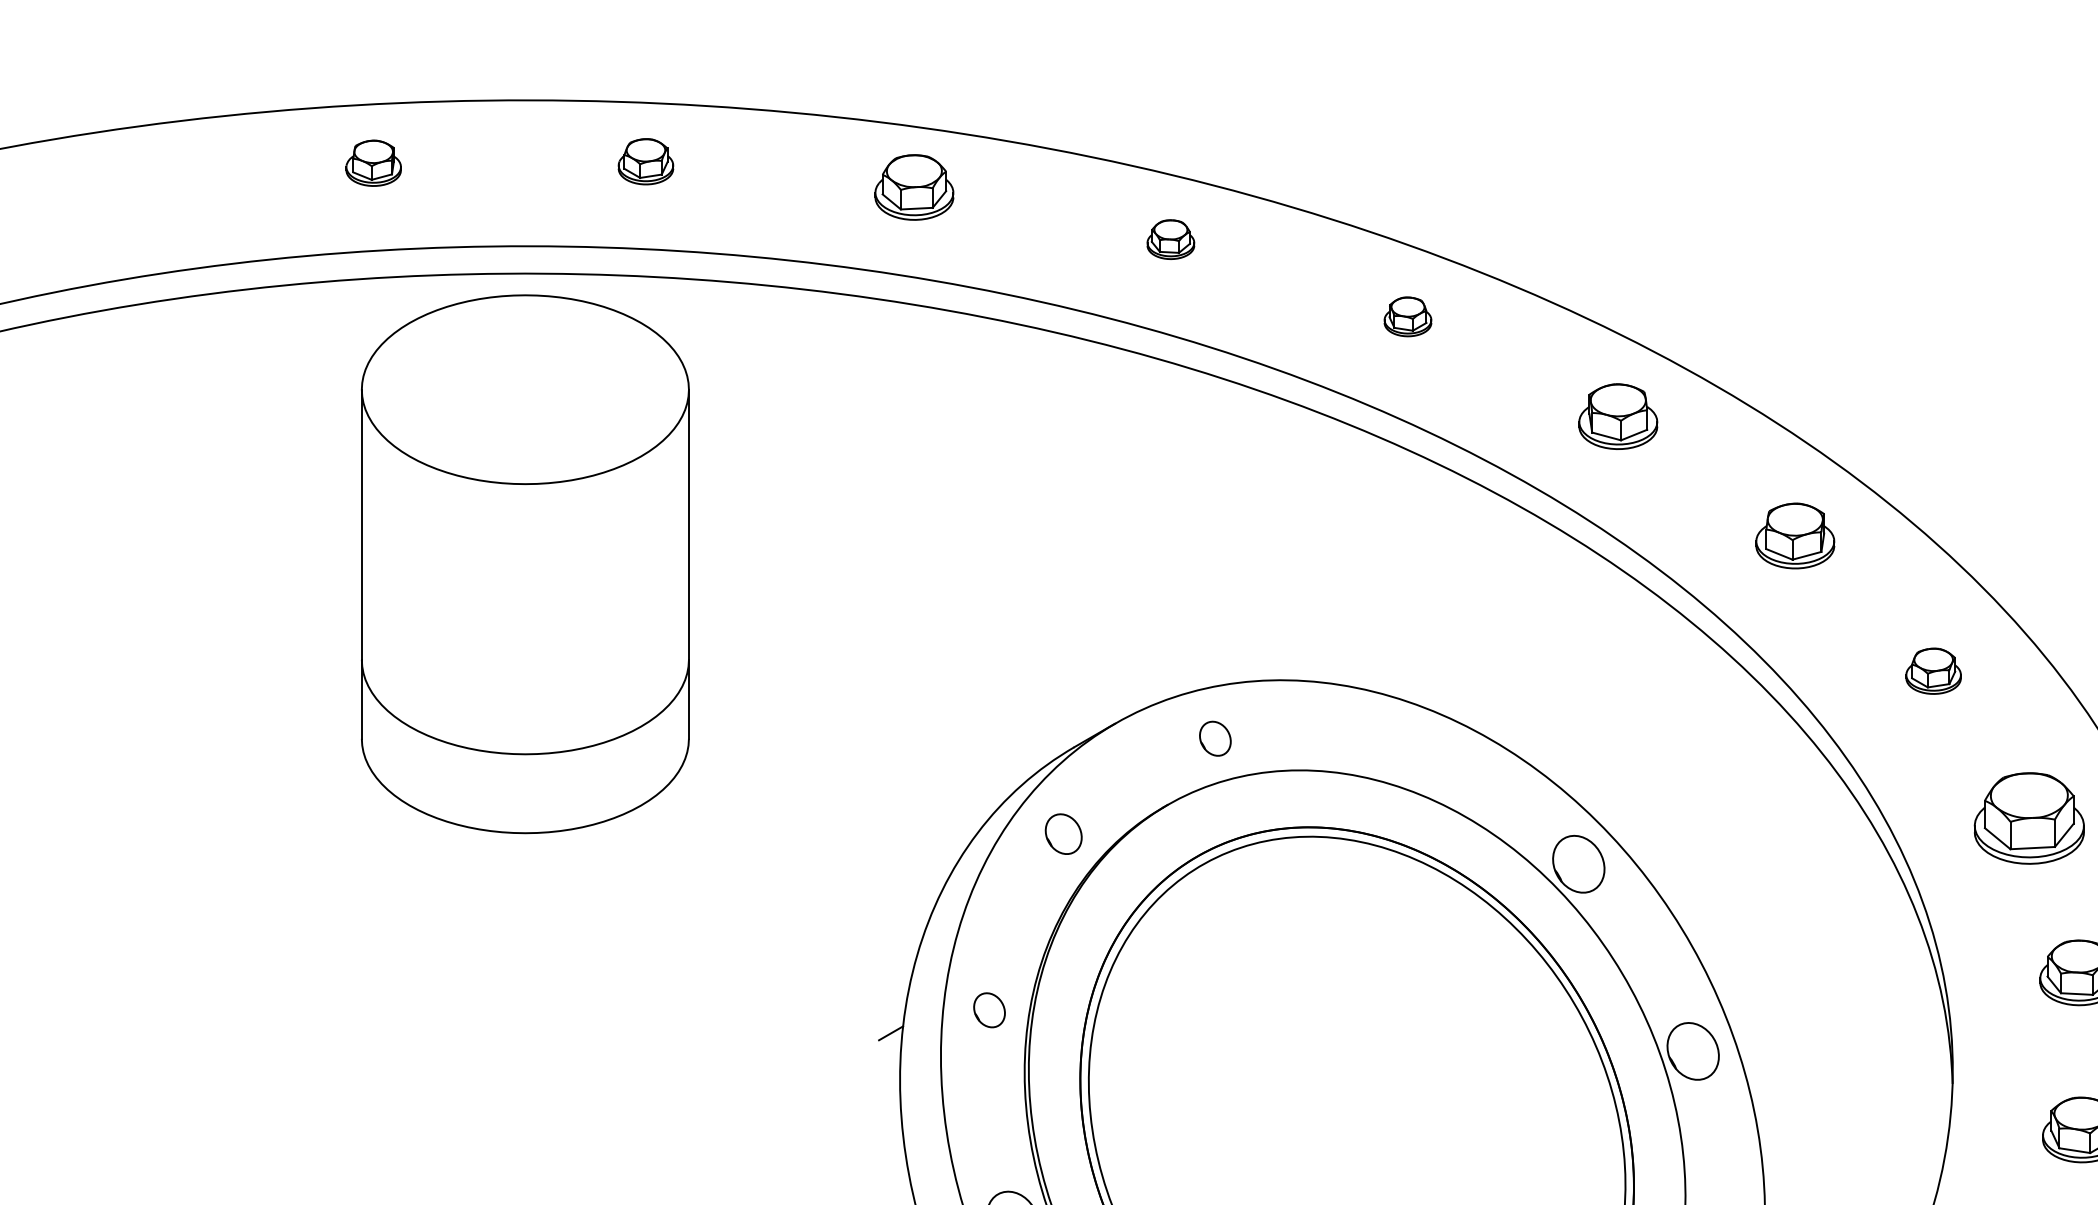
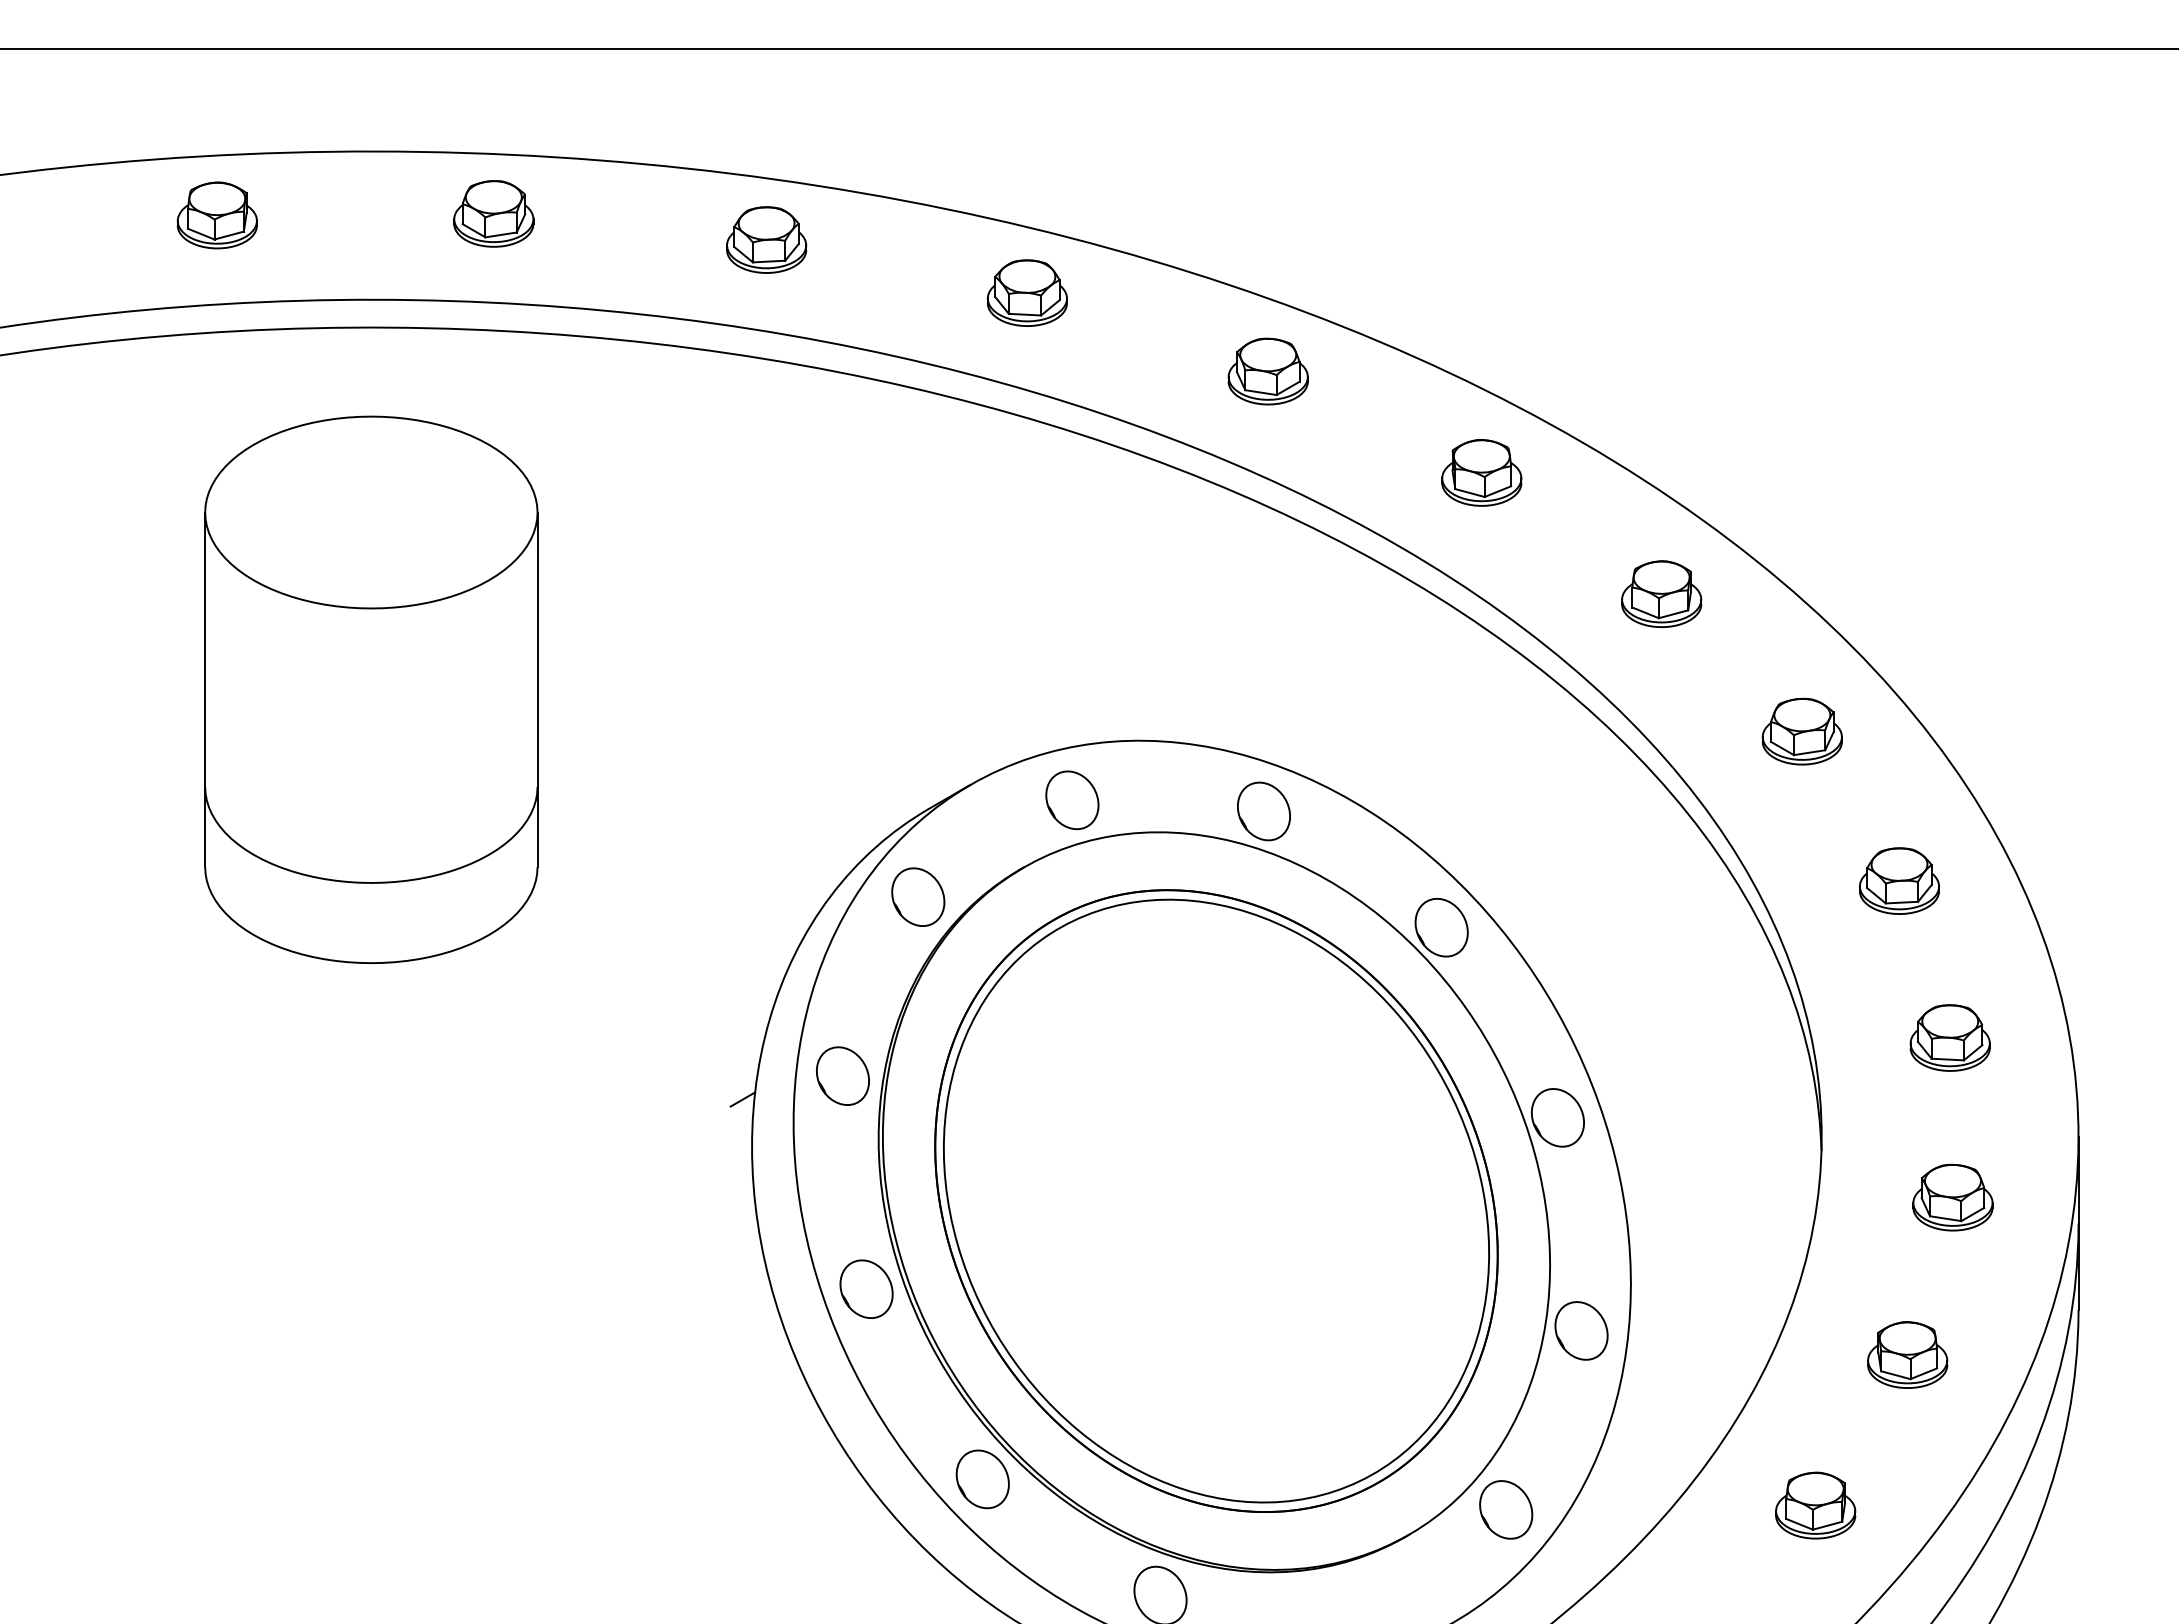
part: (645, 161) -> (493, 213), size x1.43
part: (372, 163) -> (216, 215), size x1.43
part: (1170, 239) -> (1026, 292), size x1.67
part: (1407, 316) -> (1267, 371), size x1.67
part: (525, 563) -> (371, 689), moved
part: (1932, 671) -> (1801, 731), size x1.43
part: (1215, 738) -> (1072, 799), size x1.67
part: (1403, 749) -> (1263, 811), added
part: (2029, 817) -> (1899, 880), size x0.71
part: (1063, 833) -> (918, 896), size x1.43
part: (989, 1009) -> (842, 1075), size x1.67

